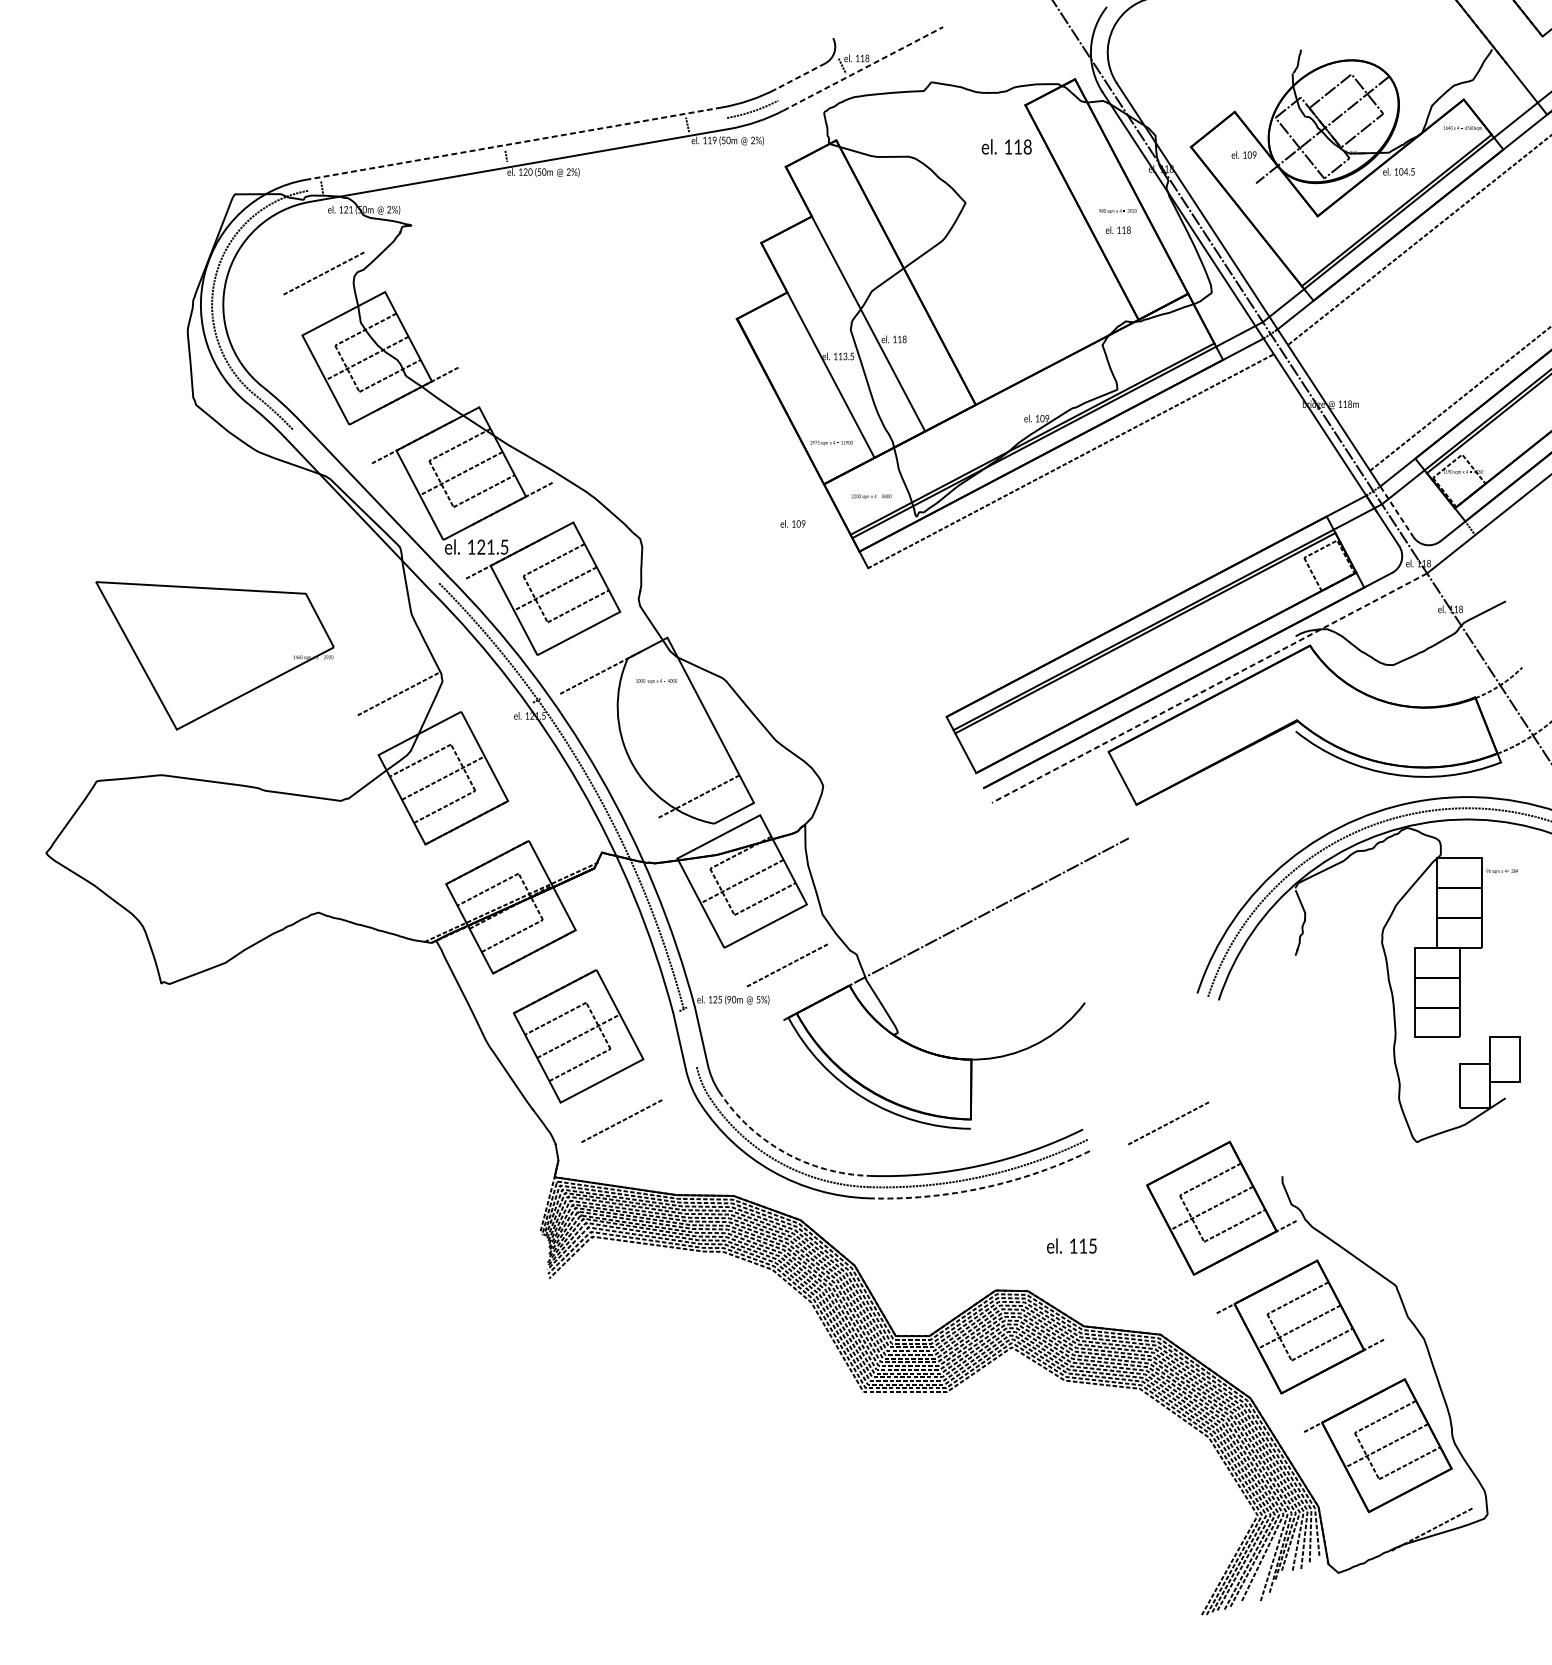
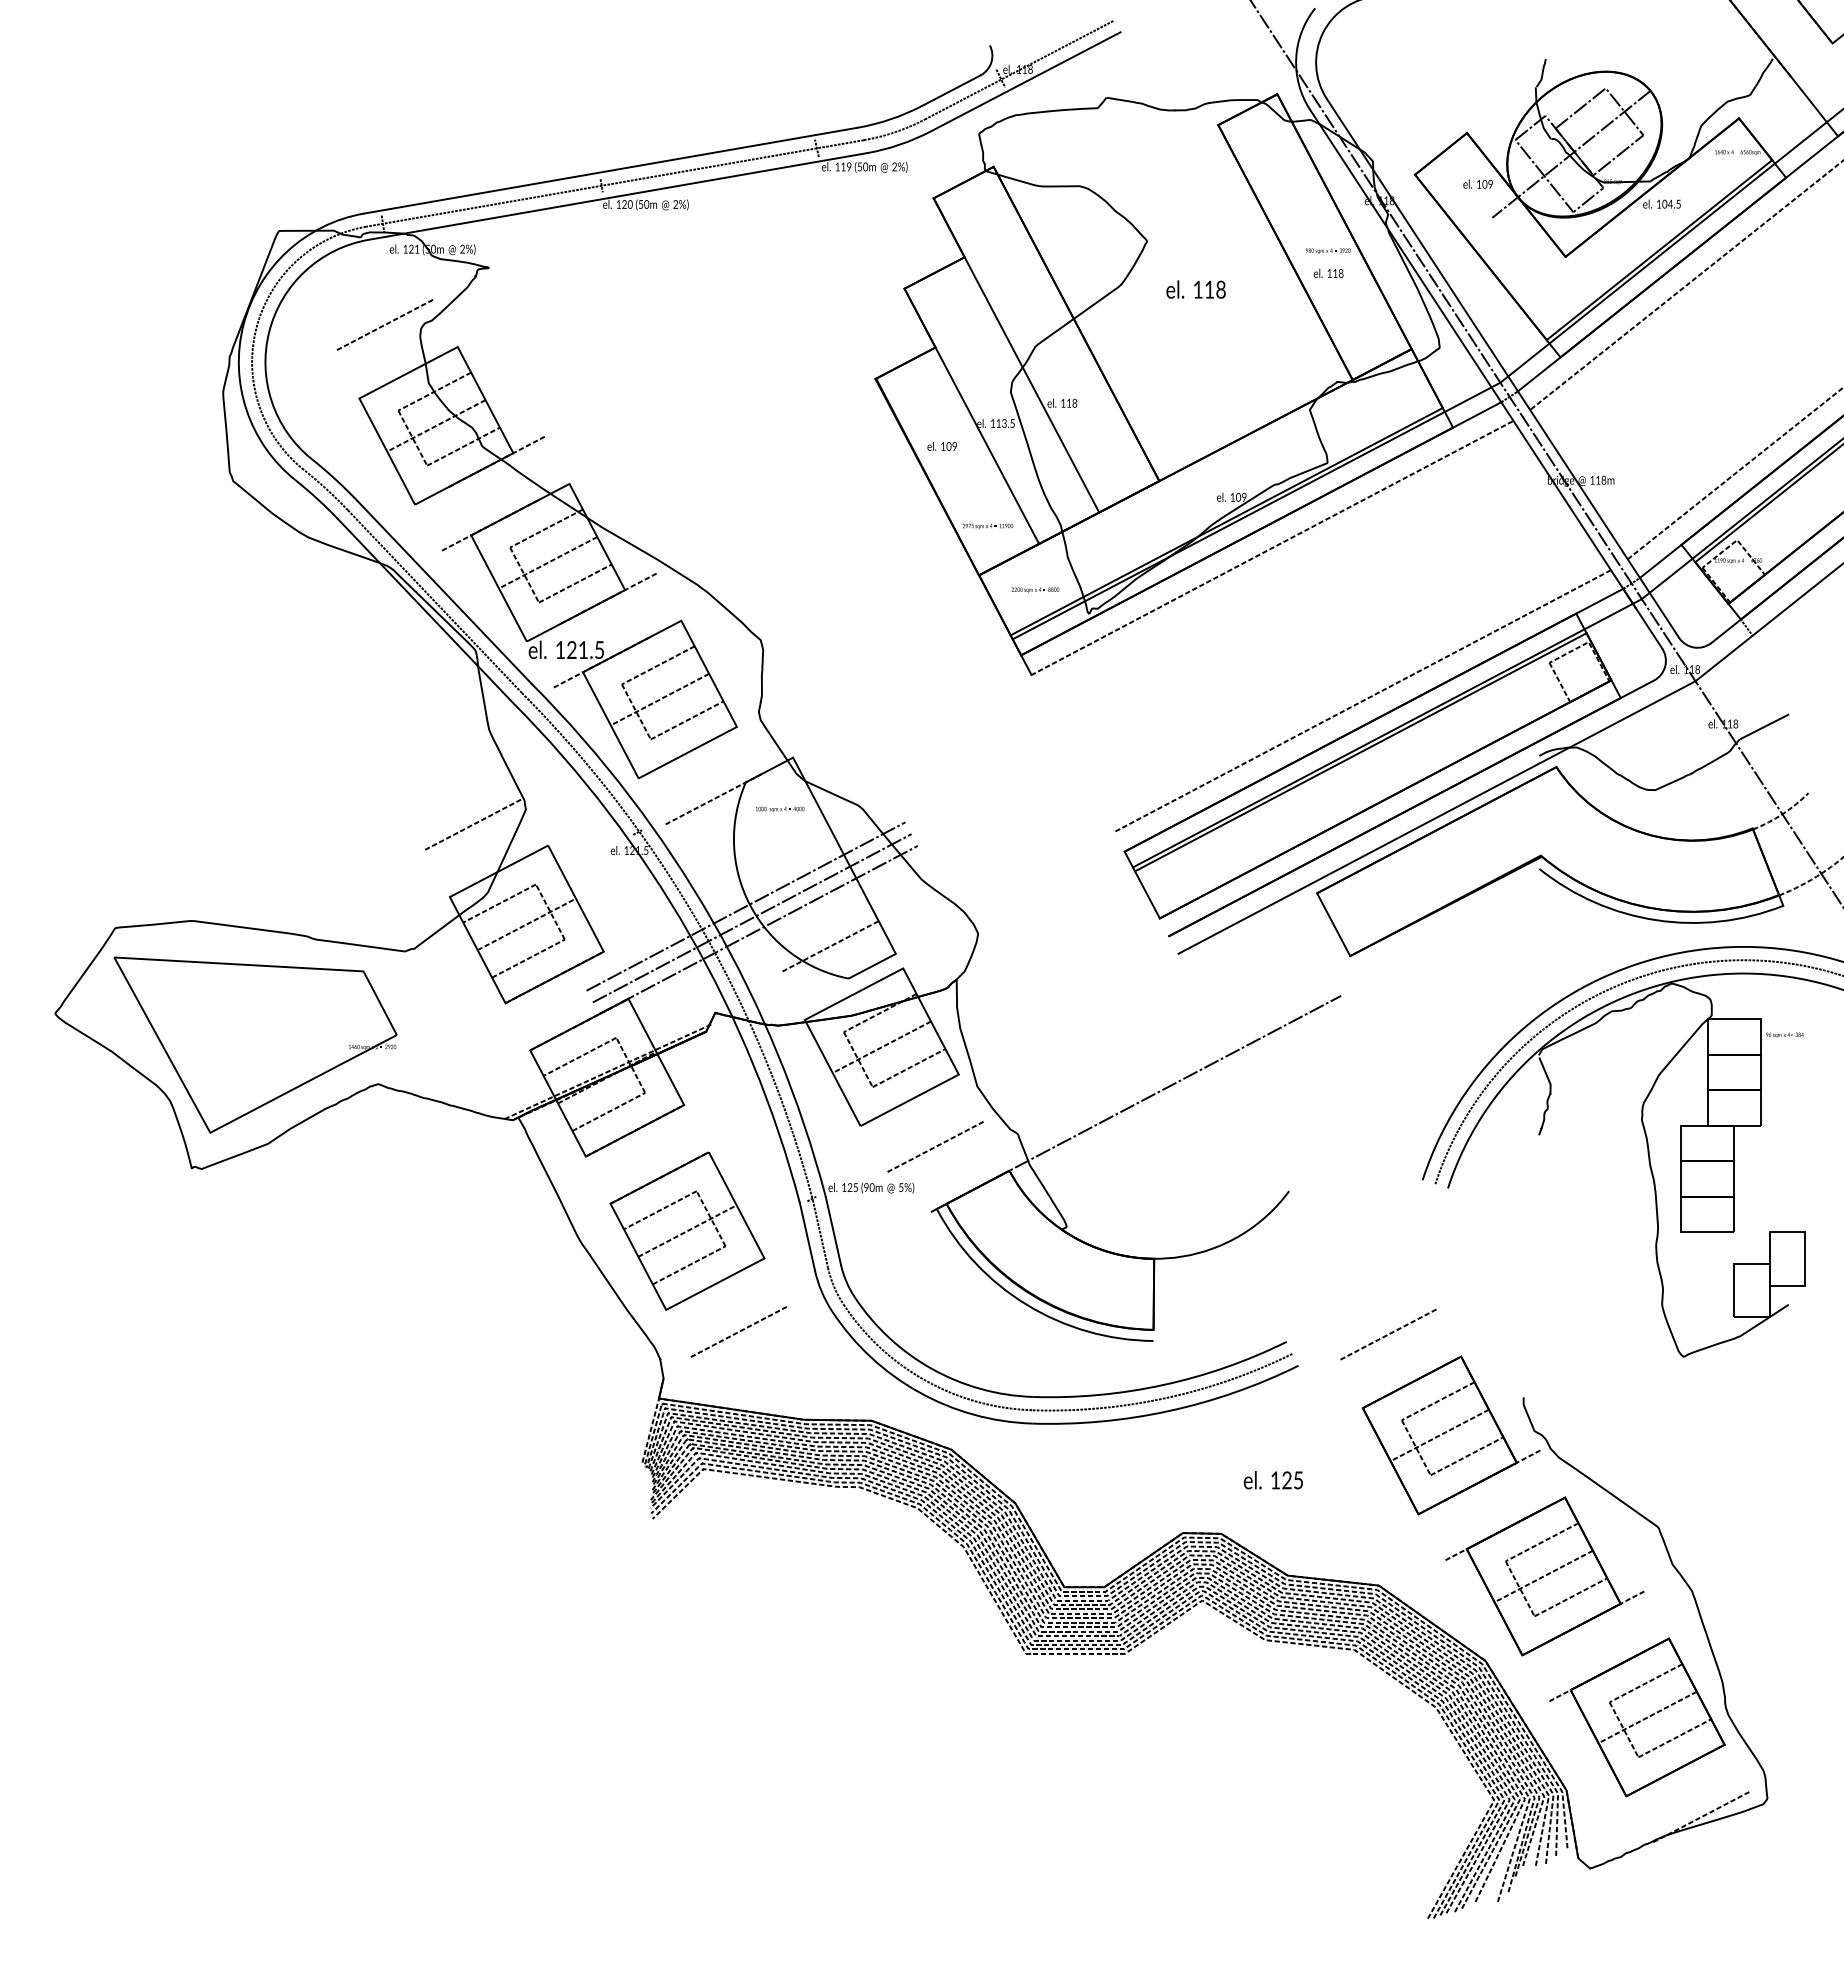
line: (858, 58) -> (1019, 69), added
line: (863, 68) -> (1025, 81), dashed -> solid
line: (800, 76) -> (951, 90), dashed -> solid
line: (513, 143) -> (610, 170), dashed -> solid
text: (1006, 146) -> (1195, 289), moved
line: (517, 154) -> (614, 183), added
line: (365, 506) -> (434, 601), added
line: (1396, 511) -> (1659, 607), dashed -> solid
text: (792, 523) -> (941, 445), moved
line: (1146, 590) -> (1362, 701), added
part: (214, 655) -> (255, 1044), moved
line: (1209, 688) -> (1436, 817), dashed -> solid
line: (627, 763) -> (745, 906), added
line: (632, 773) -> (751, 918), added
line: (637, 782) -> (757, 929), added
line: (690, 1038) -> (820, 1233), added
arc: (783, 1151) -> (931, 1368), dashed -> solid
arc: (984, 1188) -> (1169, 1411), dashed -> solid
text: (1082, 1246) -> (1286, 1480), 115 -> 125

